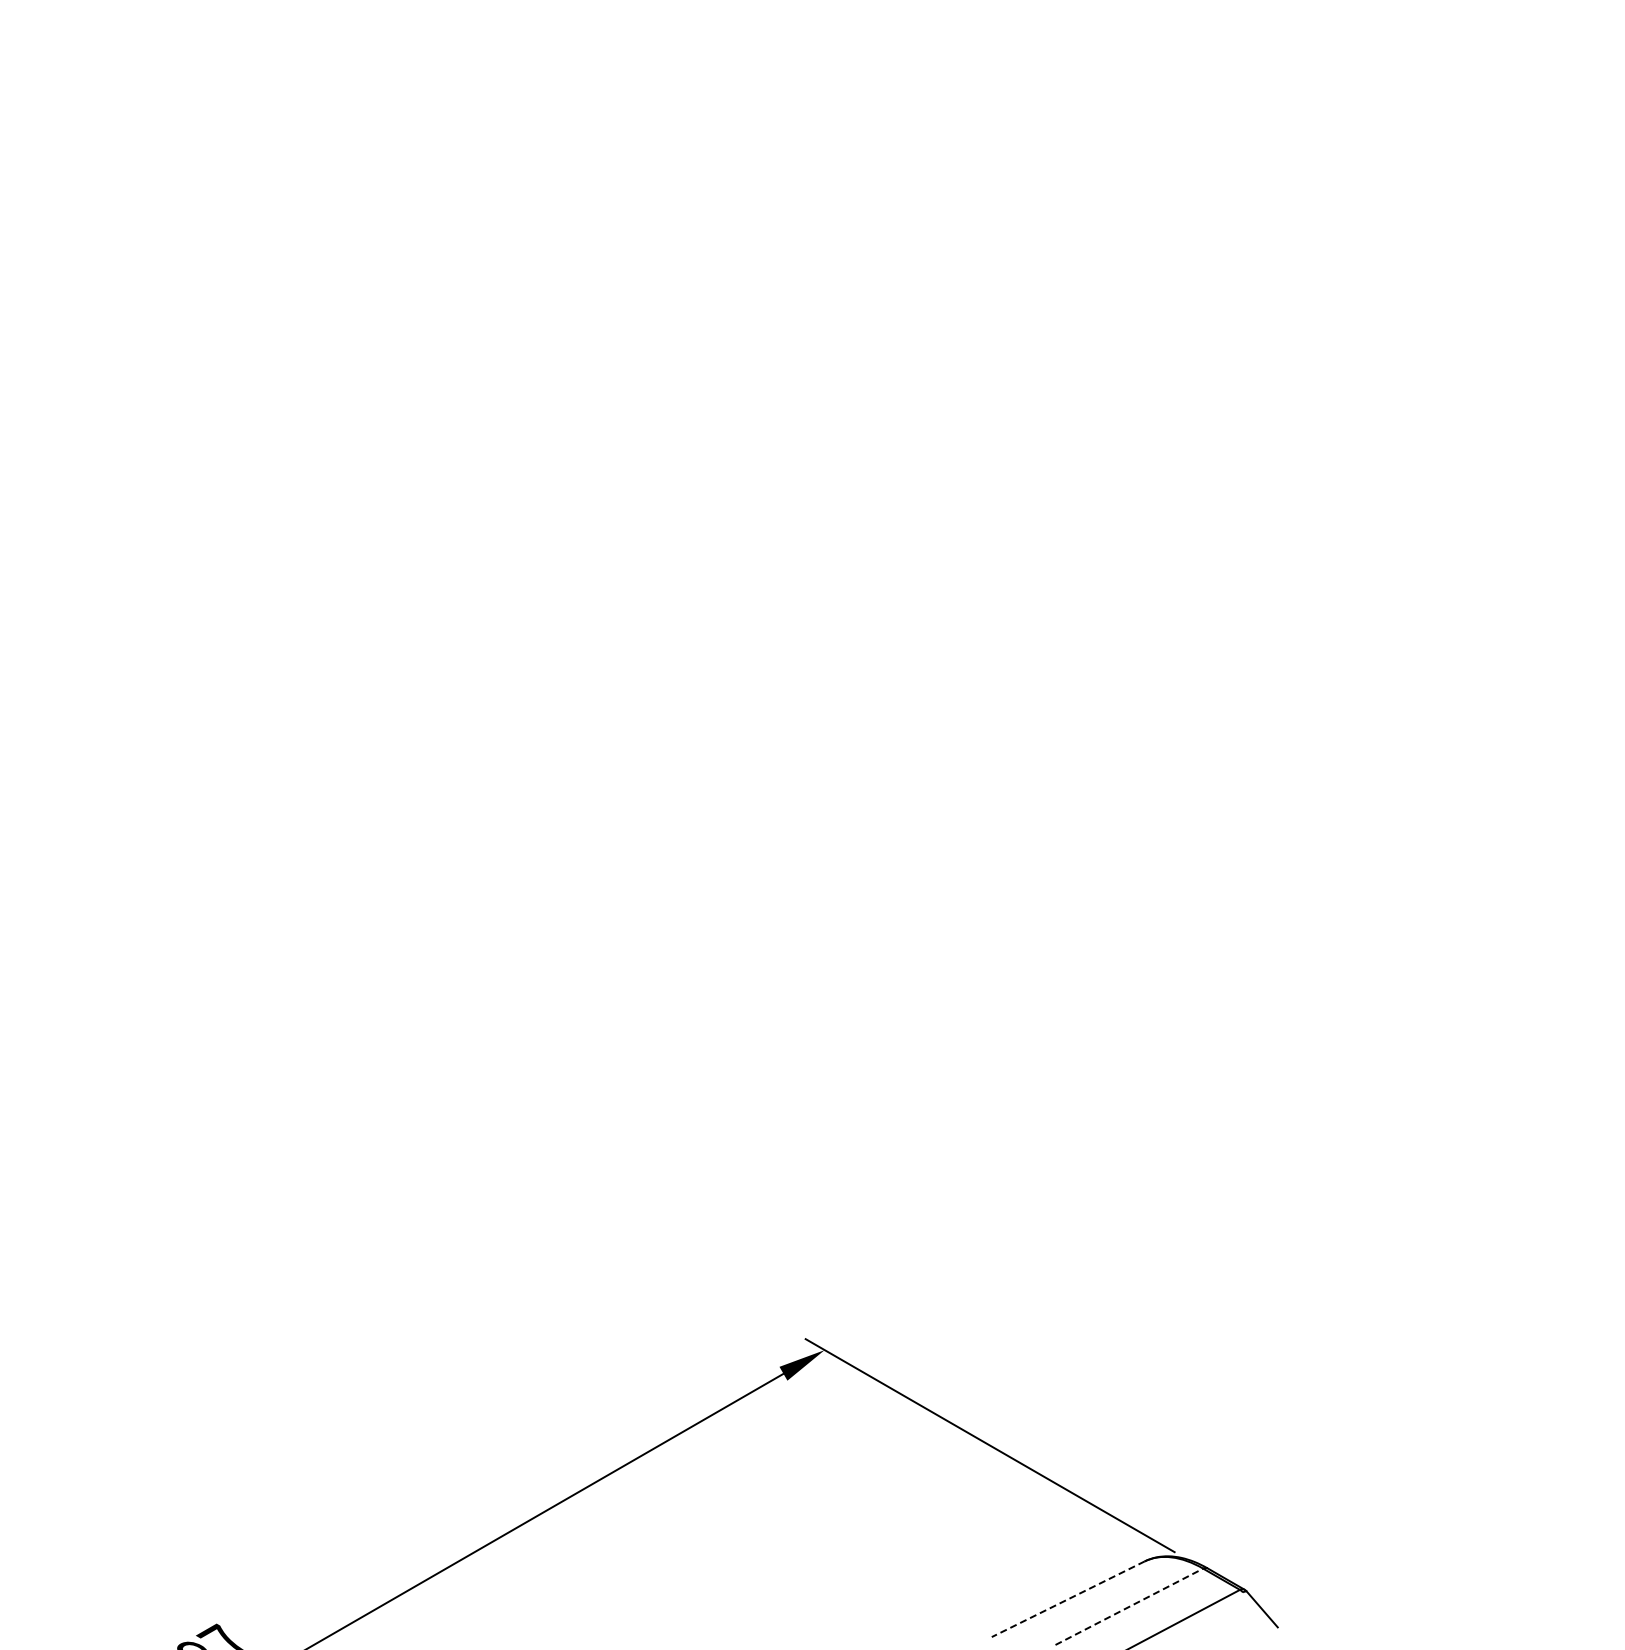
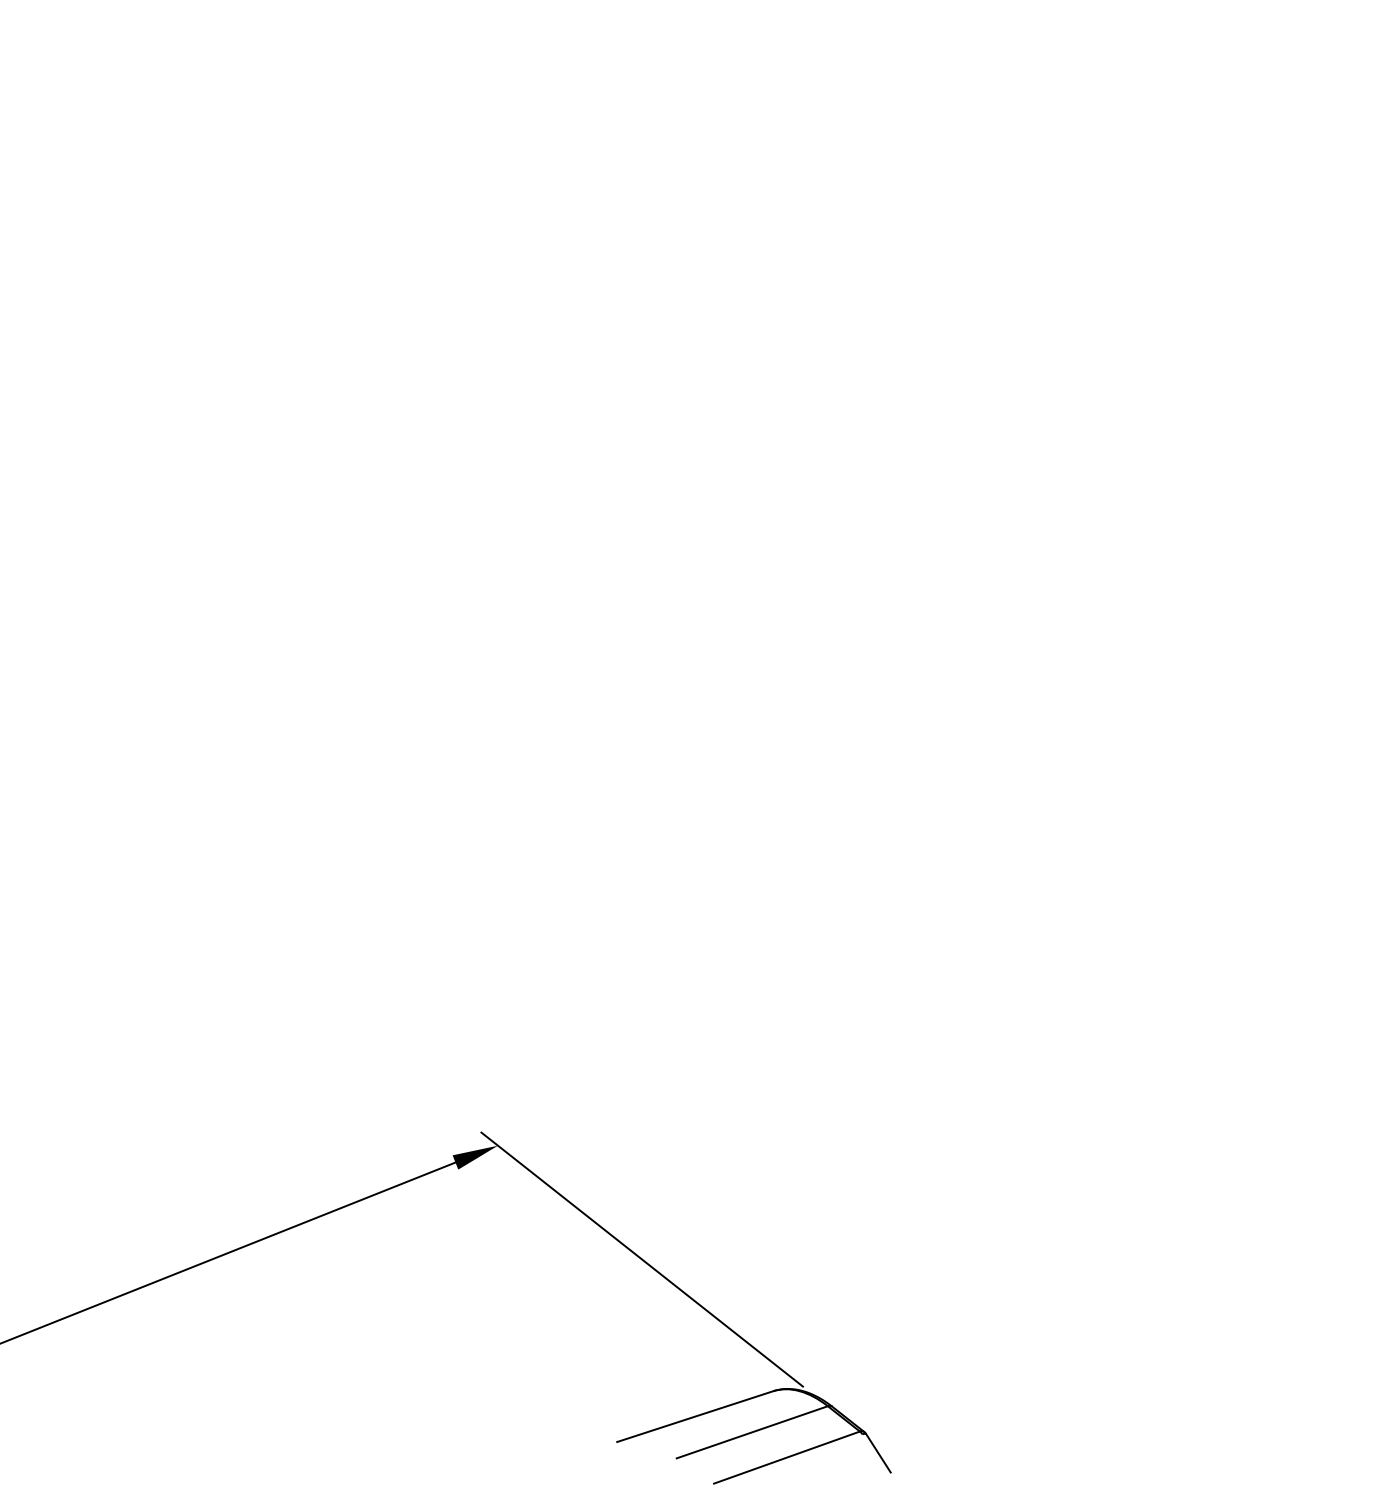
line: (1067, 1599) -> (694, 1416), dashed -> solid
line: (1129, 1606) -> (752, 1432), dashed -> solid

